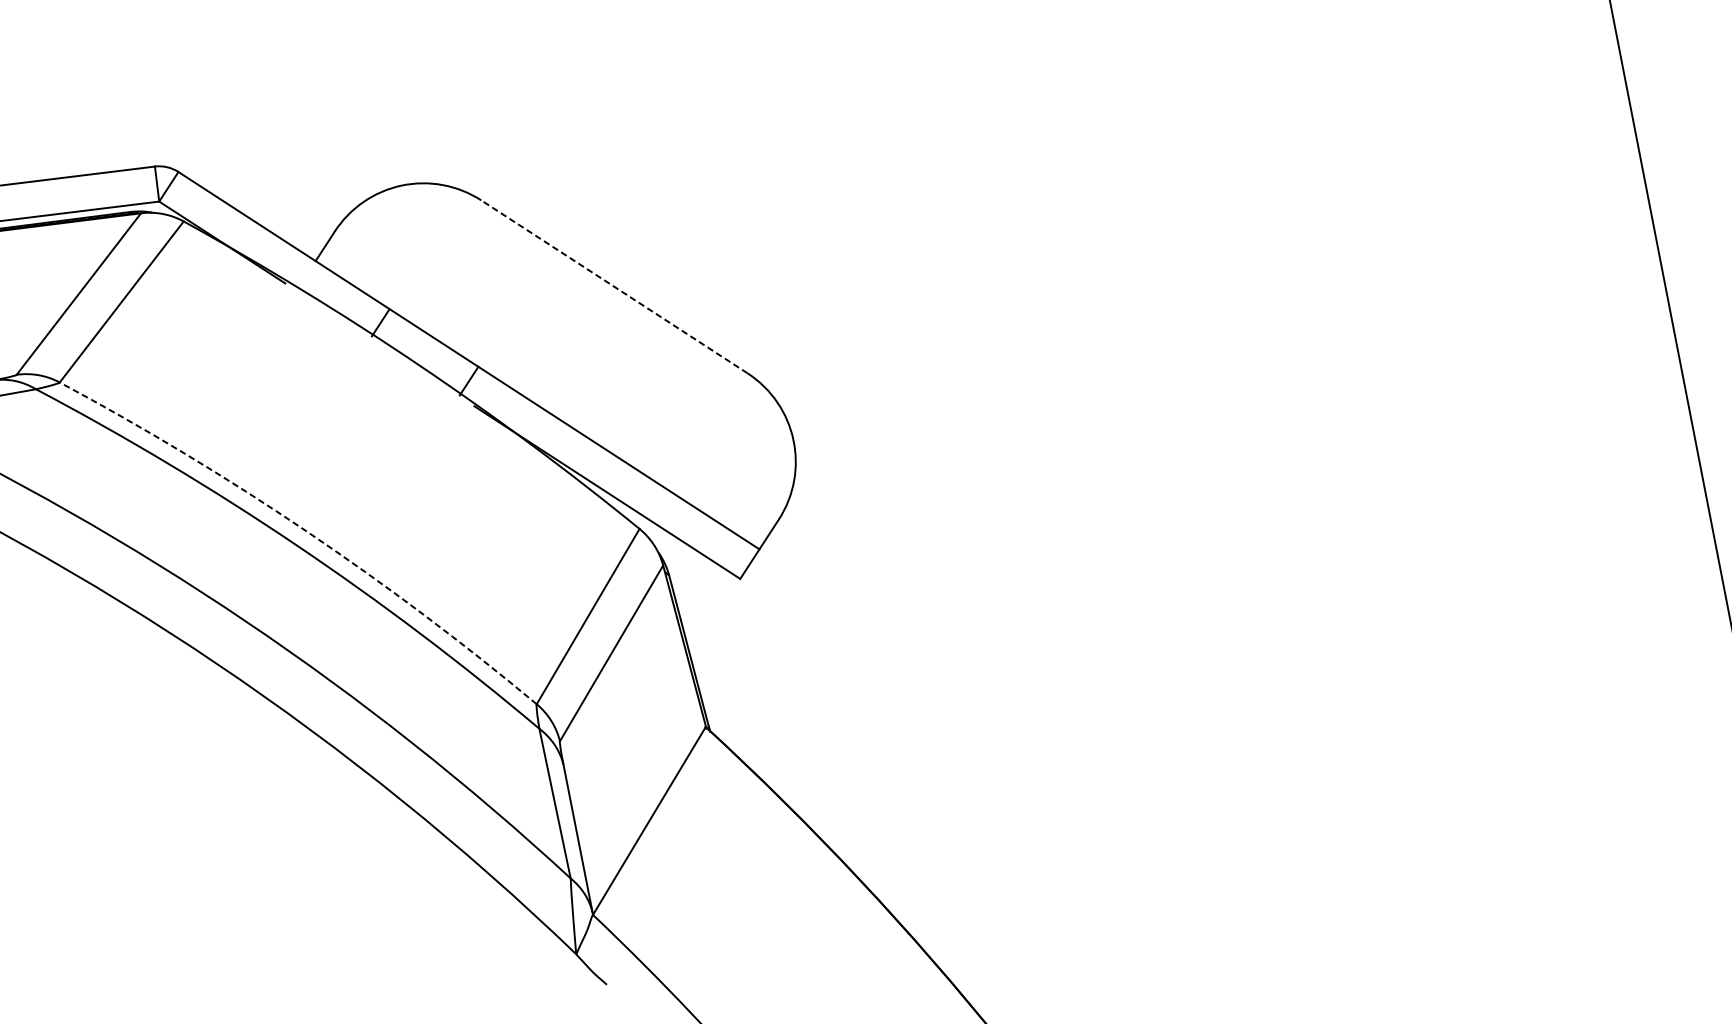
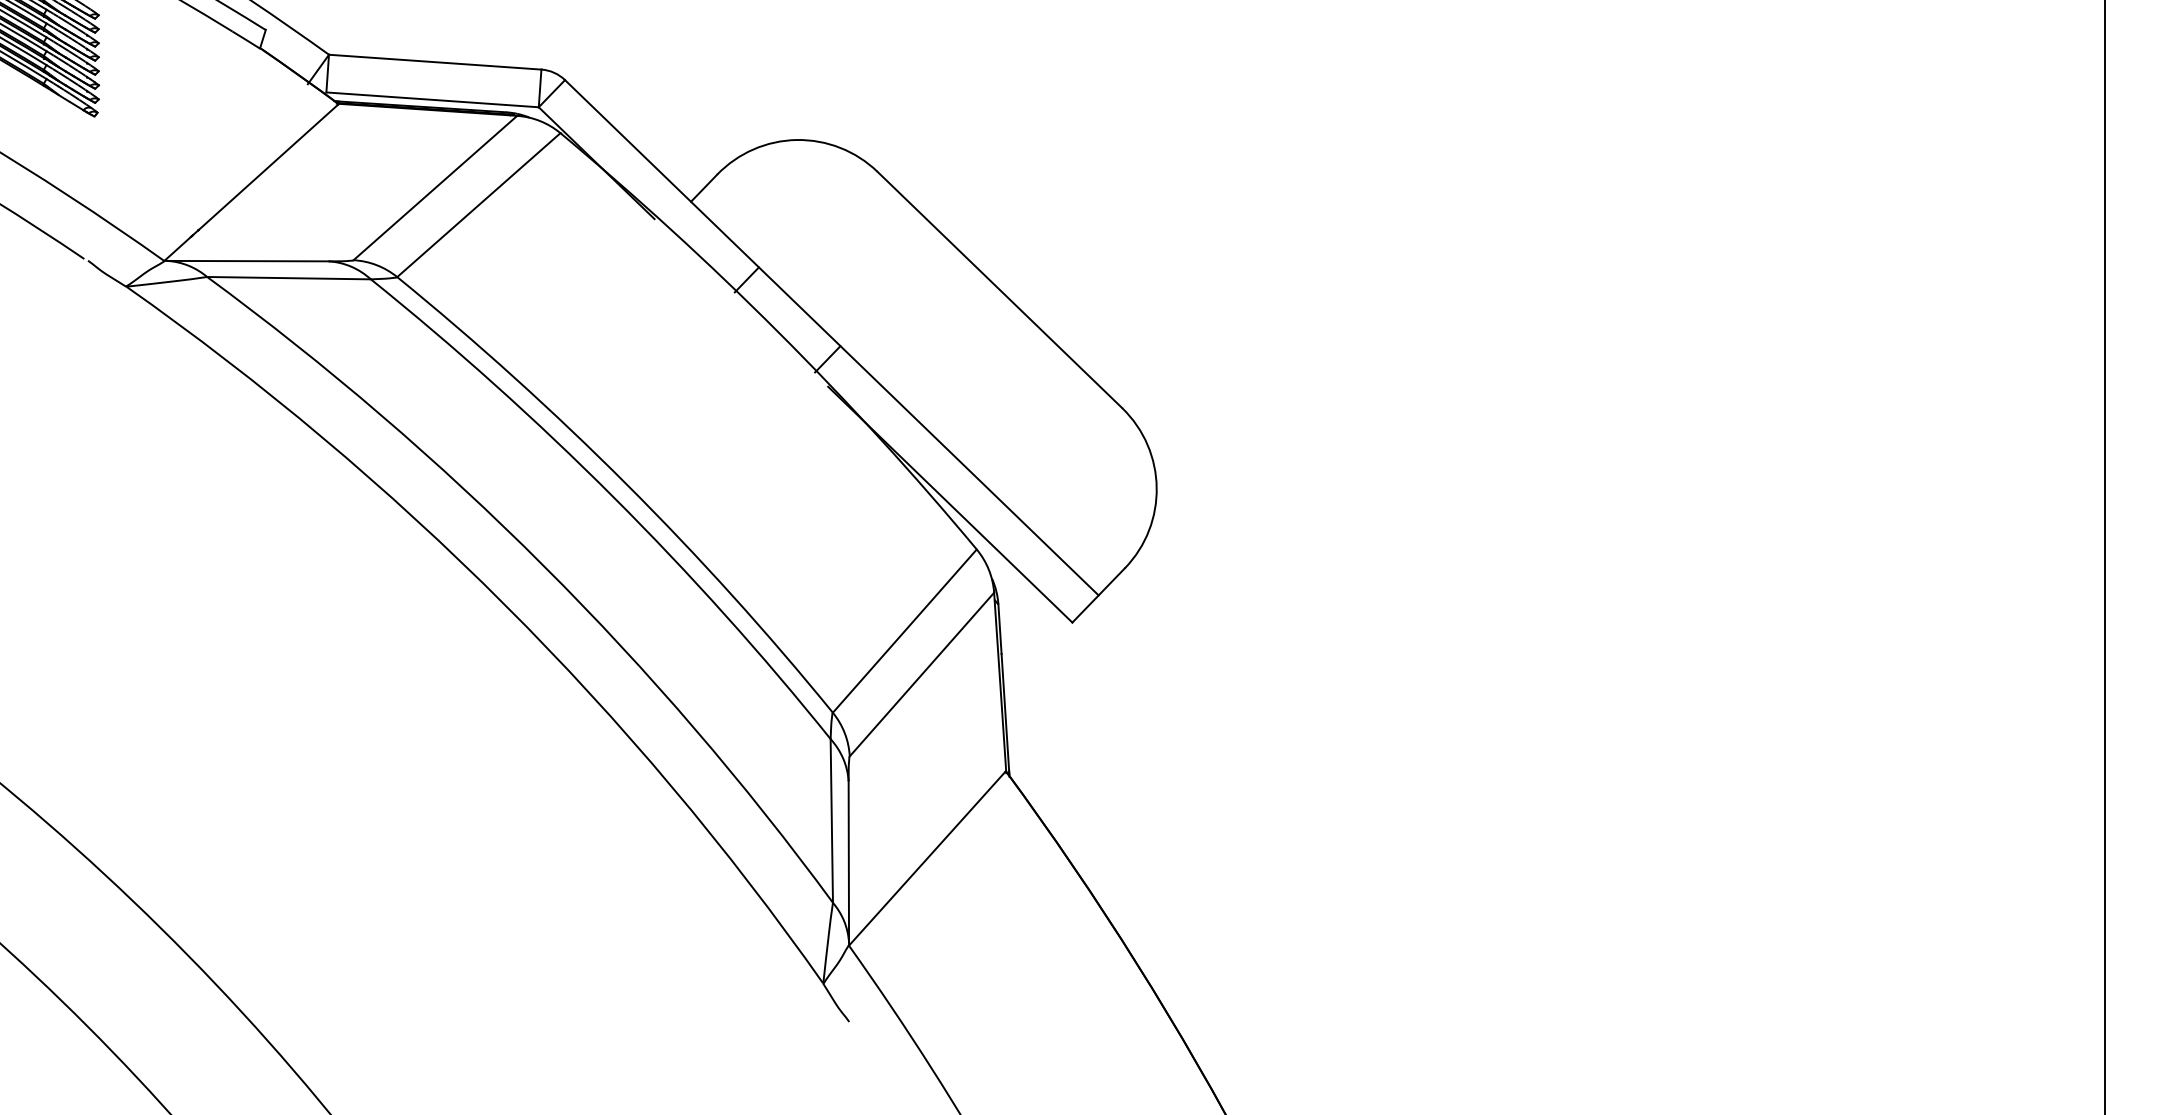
line: (614, 286) -> (999, 289), dashed -> solid
arc: (306, 530) -> (626, 483), dashed -> solid

